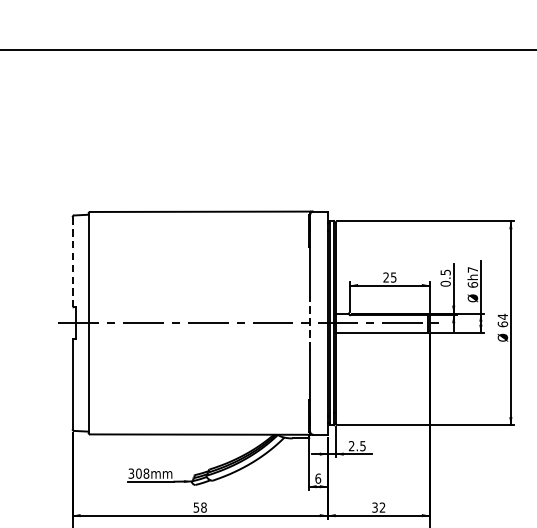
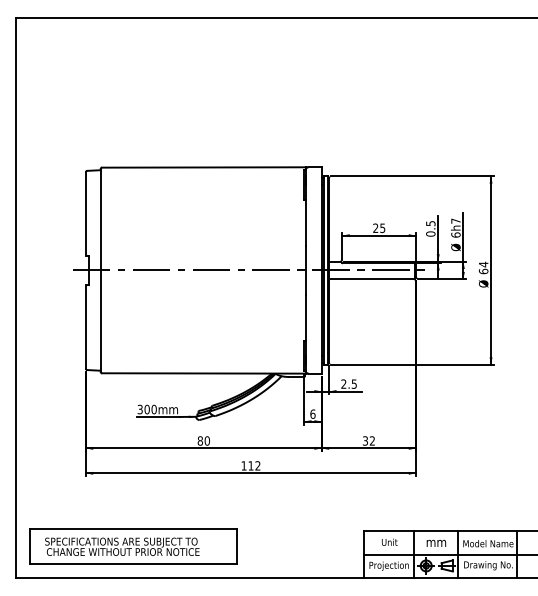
line: (72, 262) -> (85, 214), dashed -> solid
line: (310, 322) -> (305, 269), dashed -> solid
text: (145, 473) -> (153, 409), 308mm -> 300mm
text: (199, 507) -> (203, 440), 58 -> 80

